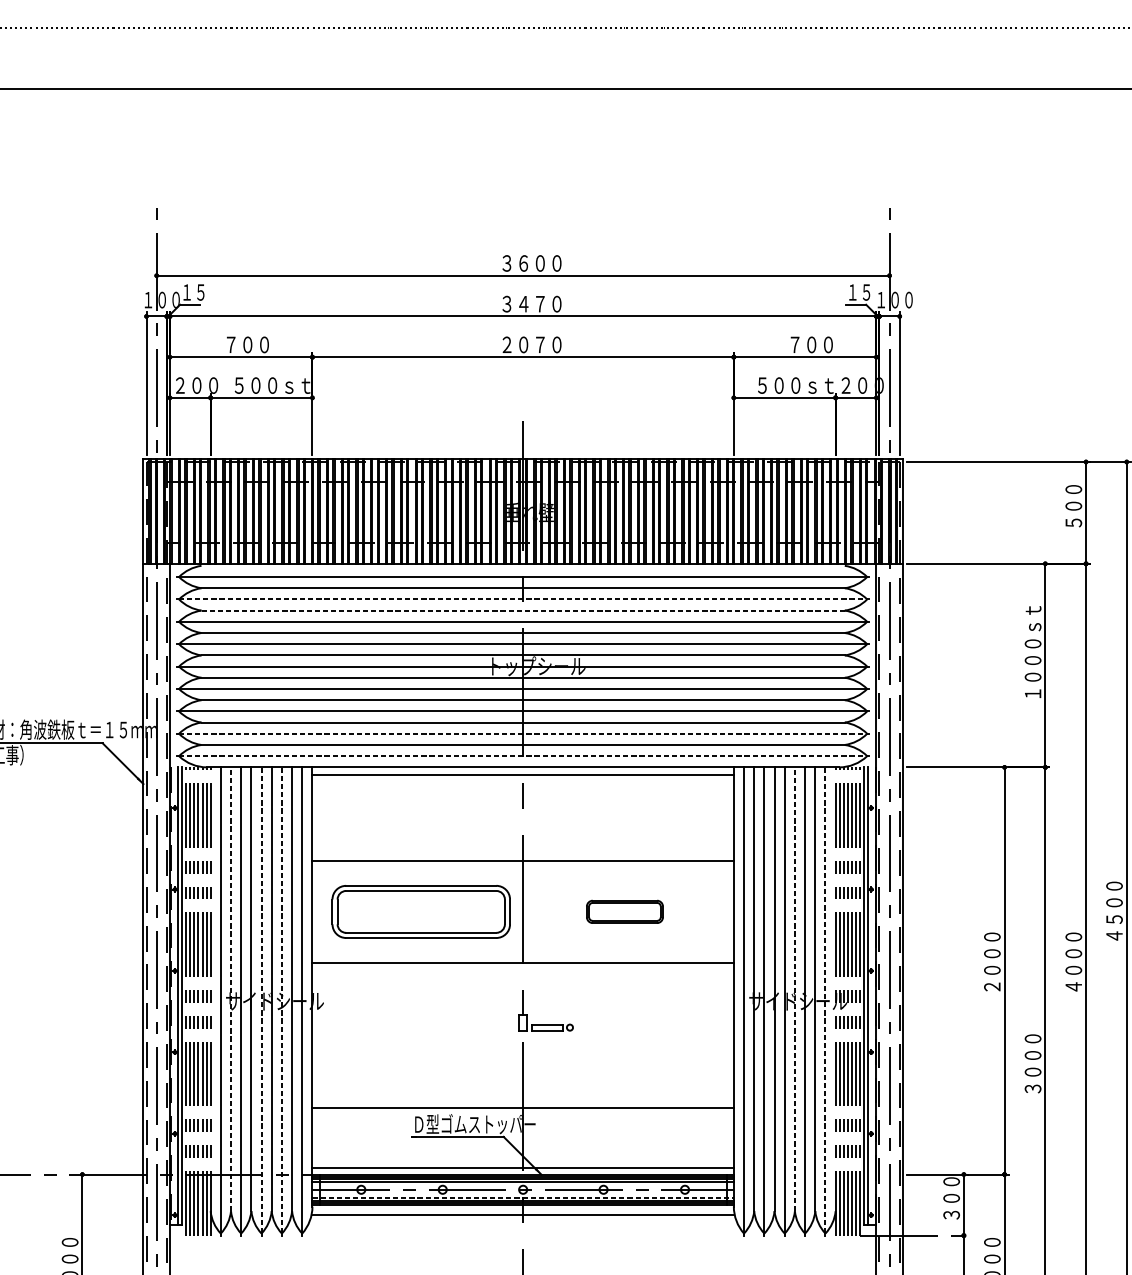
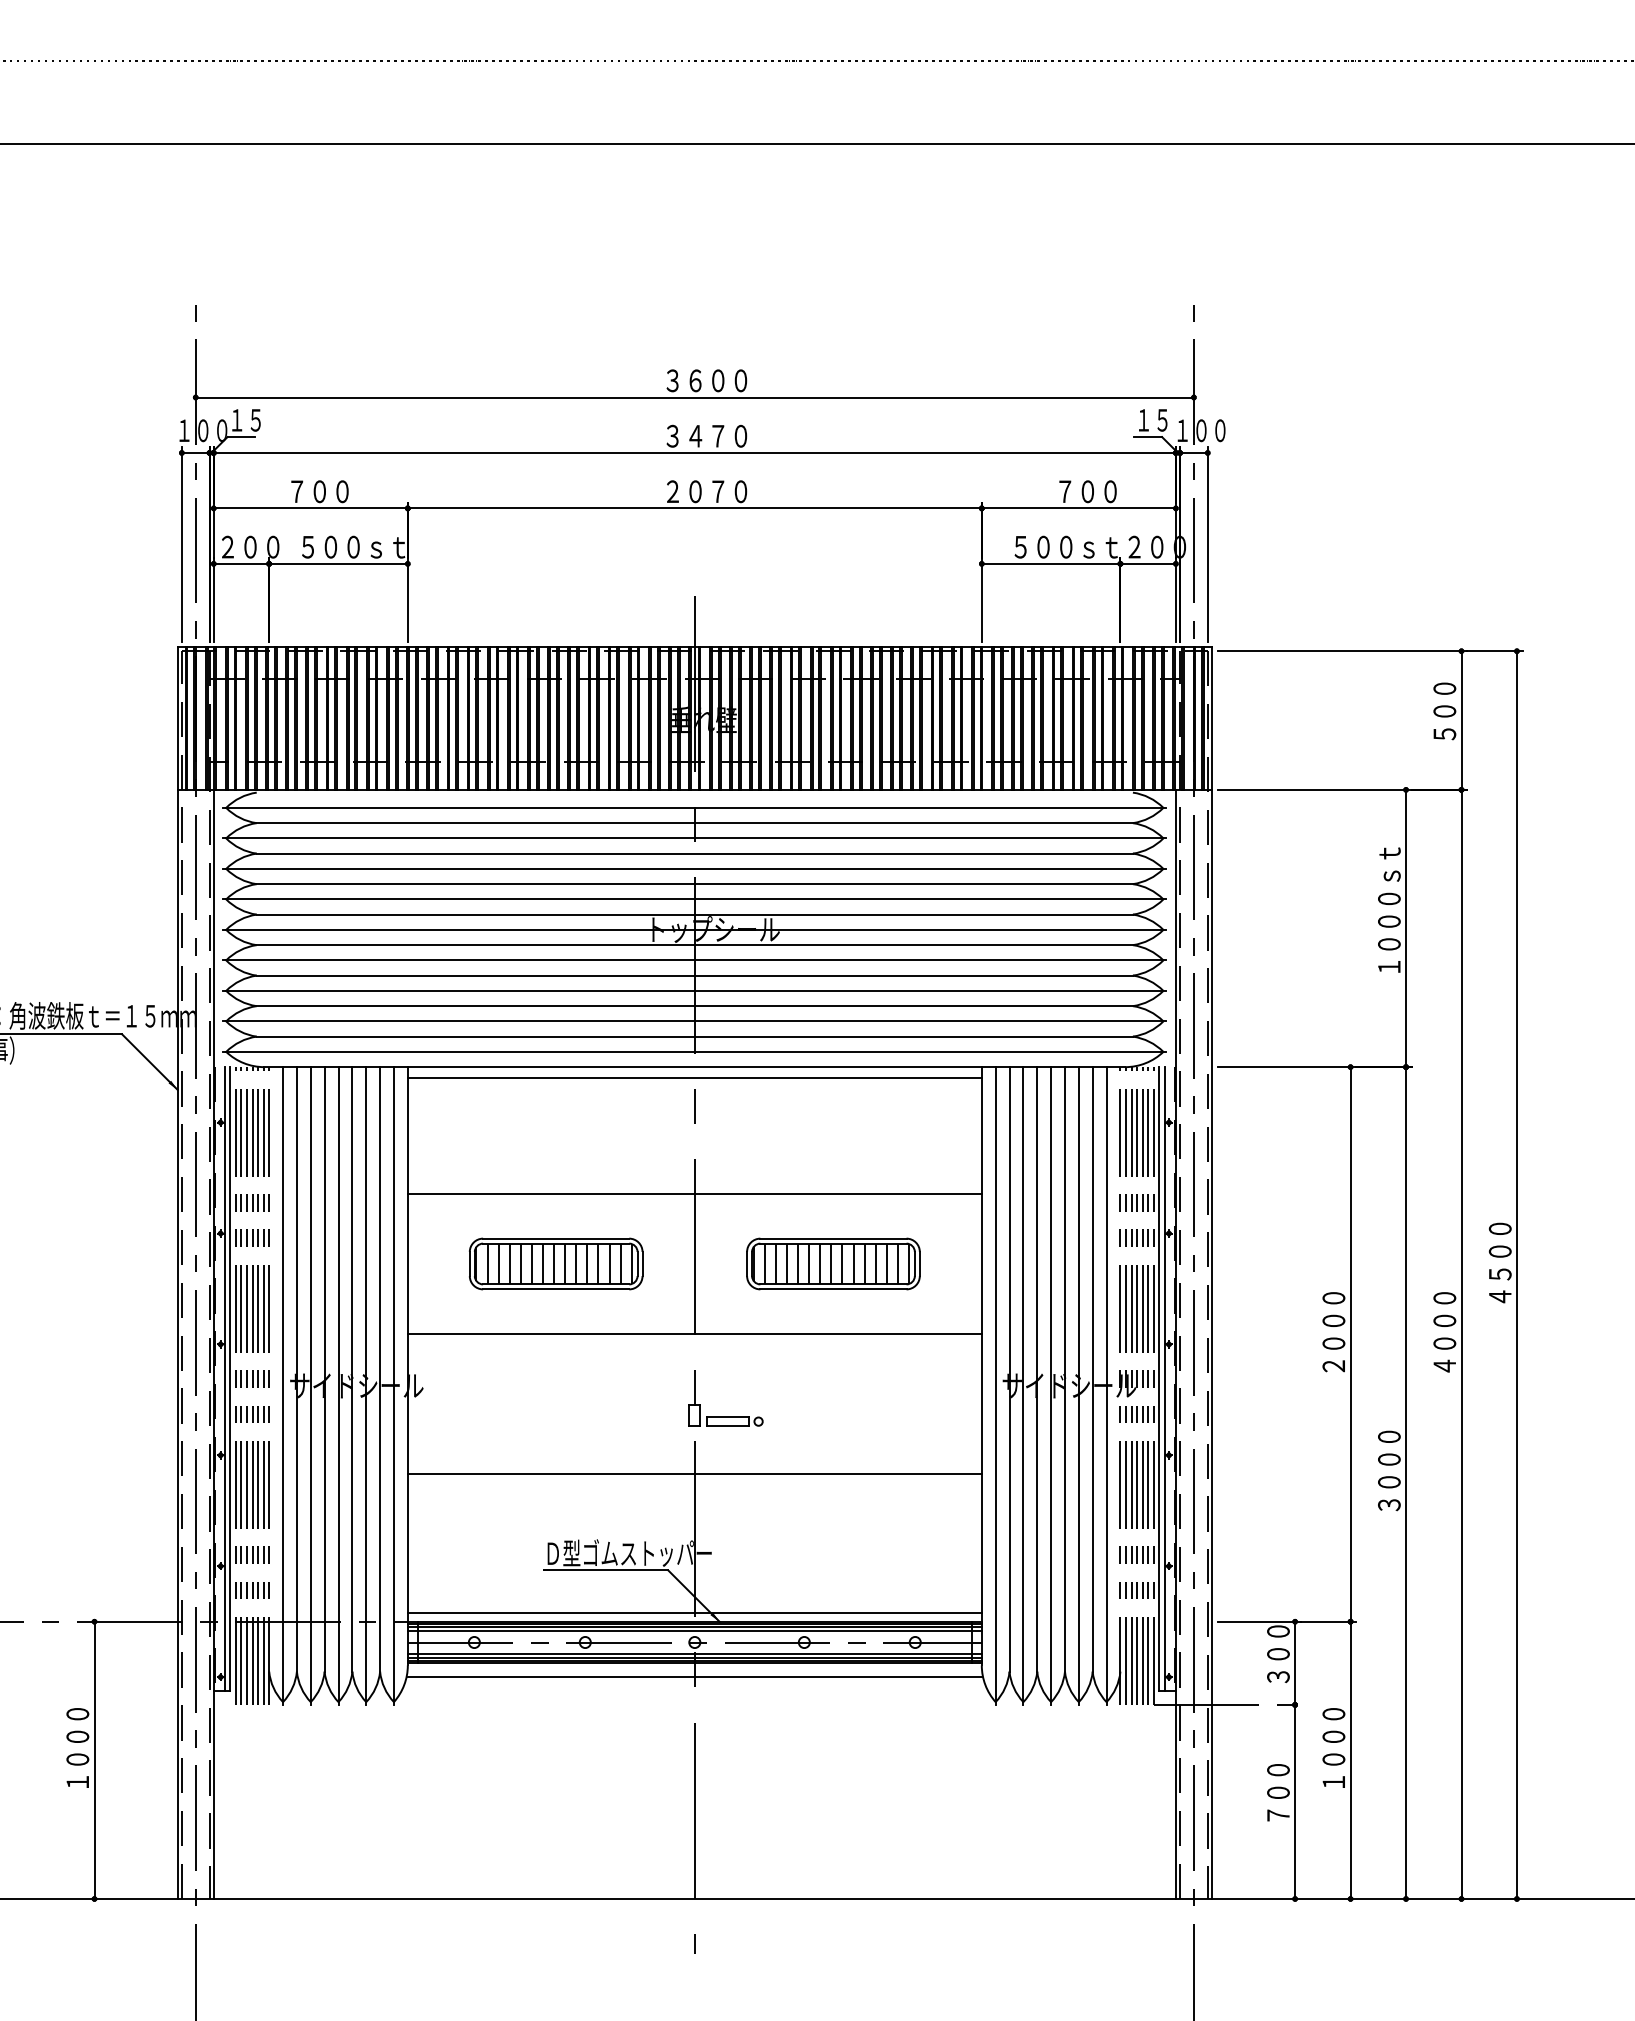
line: (522, 599) -> (694, 838), dashed -> solid
line: (522, 610) -> (694, 853), dashed -> solid
line: (522, 733) -> (694, 1021), dashed -> solid
line: (522, 755) -> (694, 1051), dashed -> solid
part: (421, 911) -> (556, 1263), size x0.71
part: (624, 911) -> (833, 1263), size x1.67
line: (230, 988) -> (296, 1368), dashed -> solid
line: (794, 988) -> (1064, 1368), dashed -> solid
line: (261, 1000) -> (338, 1384), dashed -> solid
line: (282, 1000) -> (366, 1384), dashed -> solid
line: (825, 1000) -> (1106, 1384), dashed -> solid
line: (522, 1108) -> (694, 1473), moved
line: (522, 1197) -> (694, 1653), dashed -> solid

